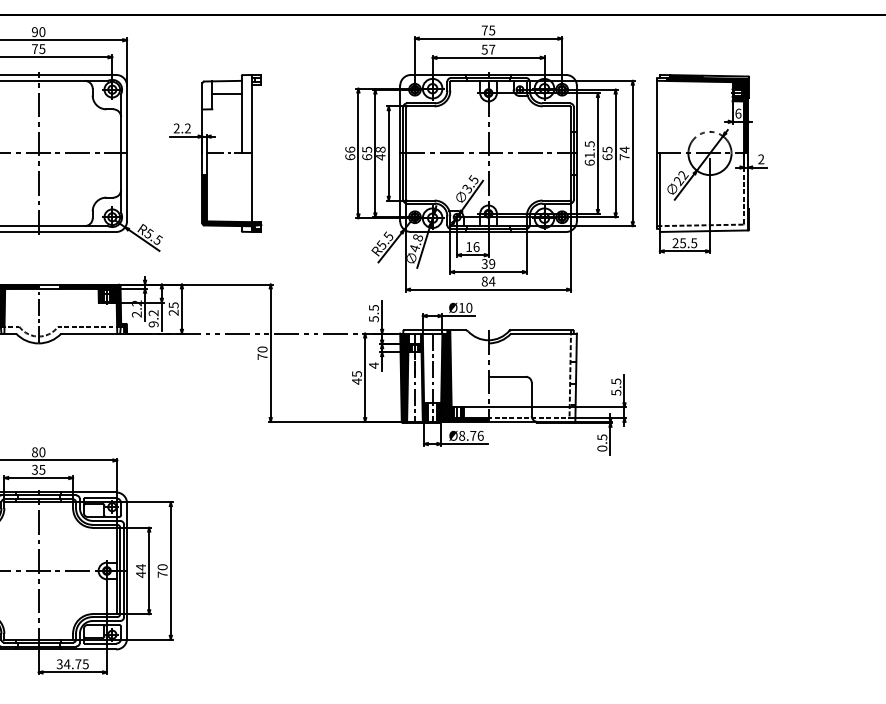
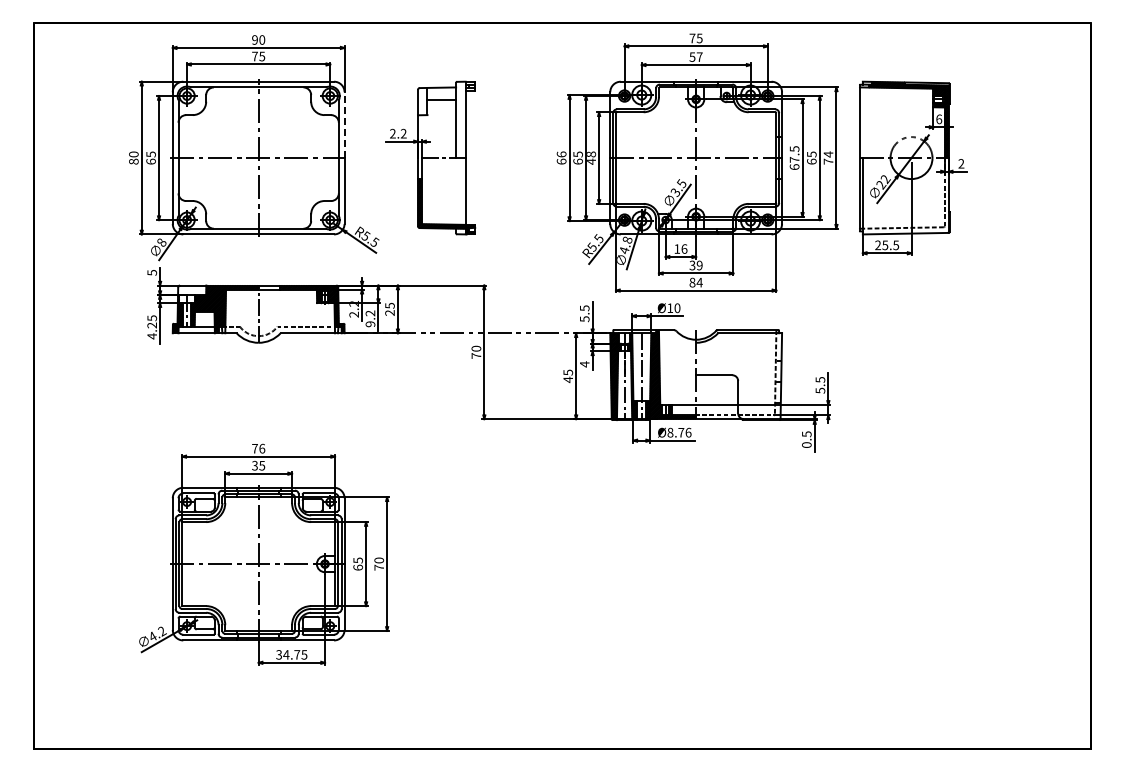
line: (126, 119) -> (344, 125), solid -> dashed
text: (589, 154) -> (794, 159), 61.5 -> 67.5
text: (38, 452) -> (258, 448), 80 -> 76
text: (141, 570) -> (358, 563), 44 -> 65

